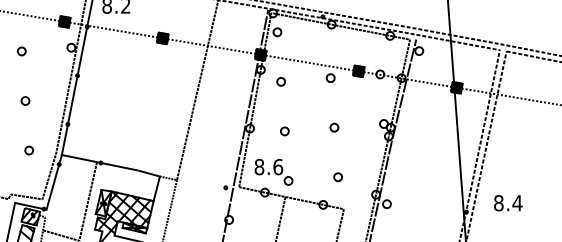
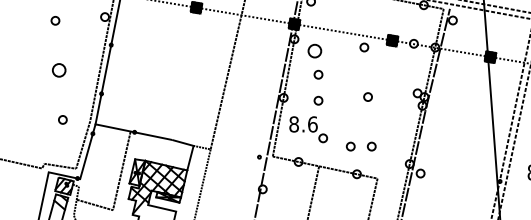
part: (280, 81) -> (314, 50), size x1.6
part: (25, 100) -> (59, 69), size x1.6
part: (284, 105) -> (318, 74), added
part: (273, 172) -> (308, 129), moved
part: (316, 177) -> (350, 146), added

